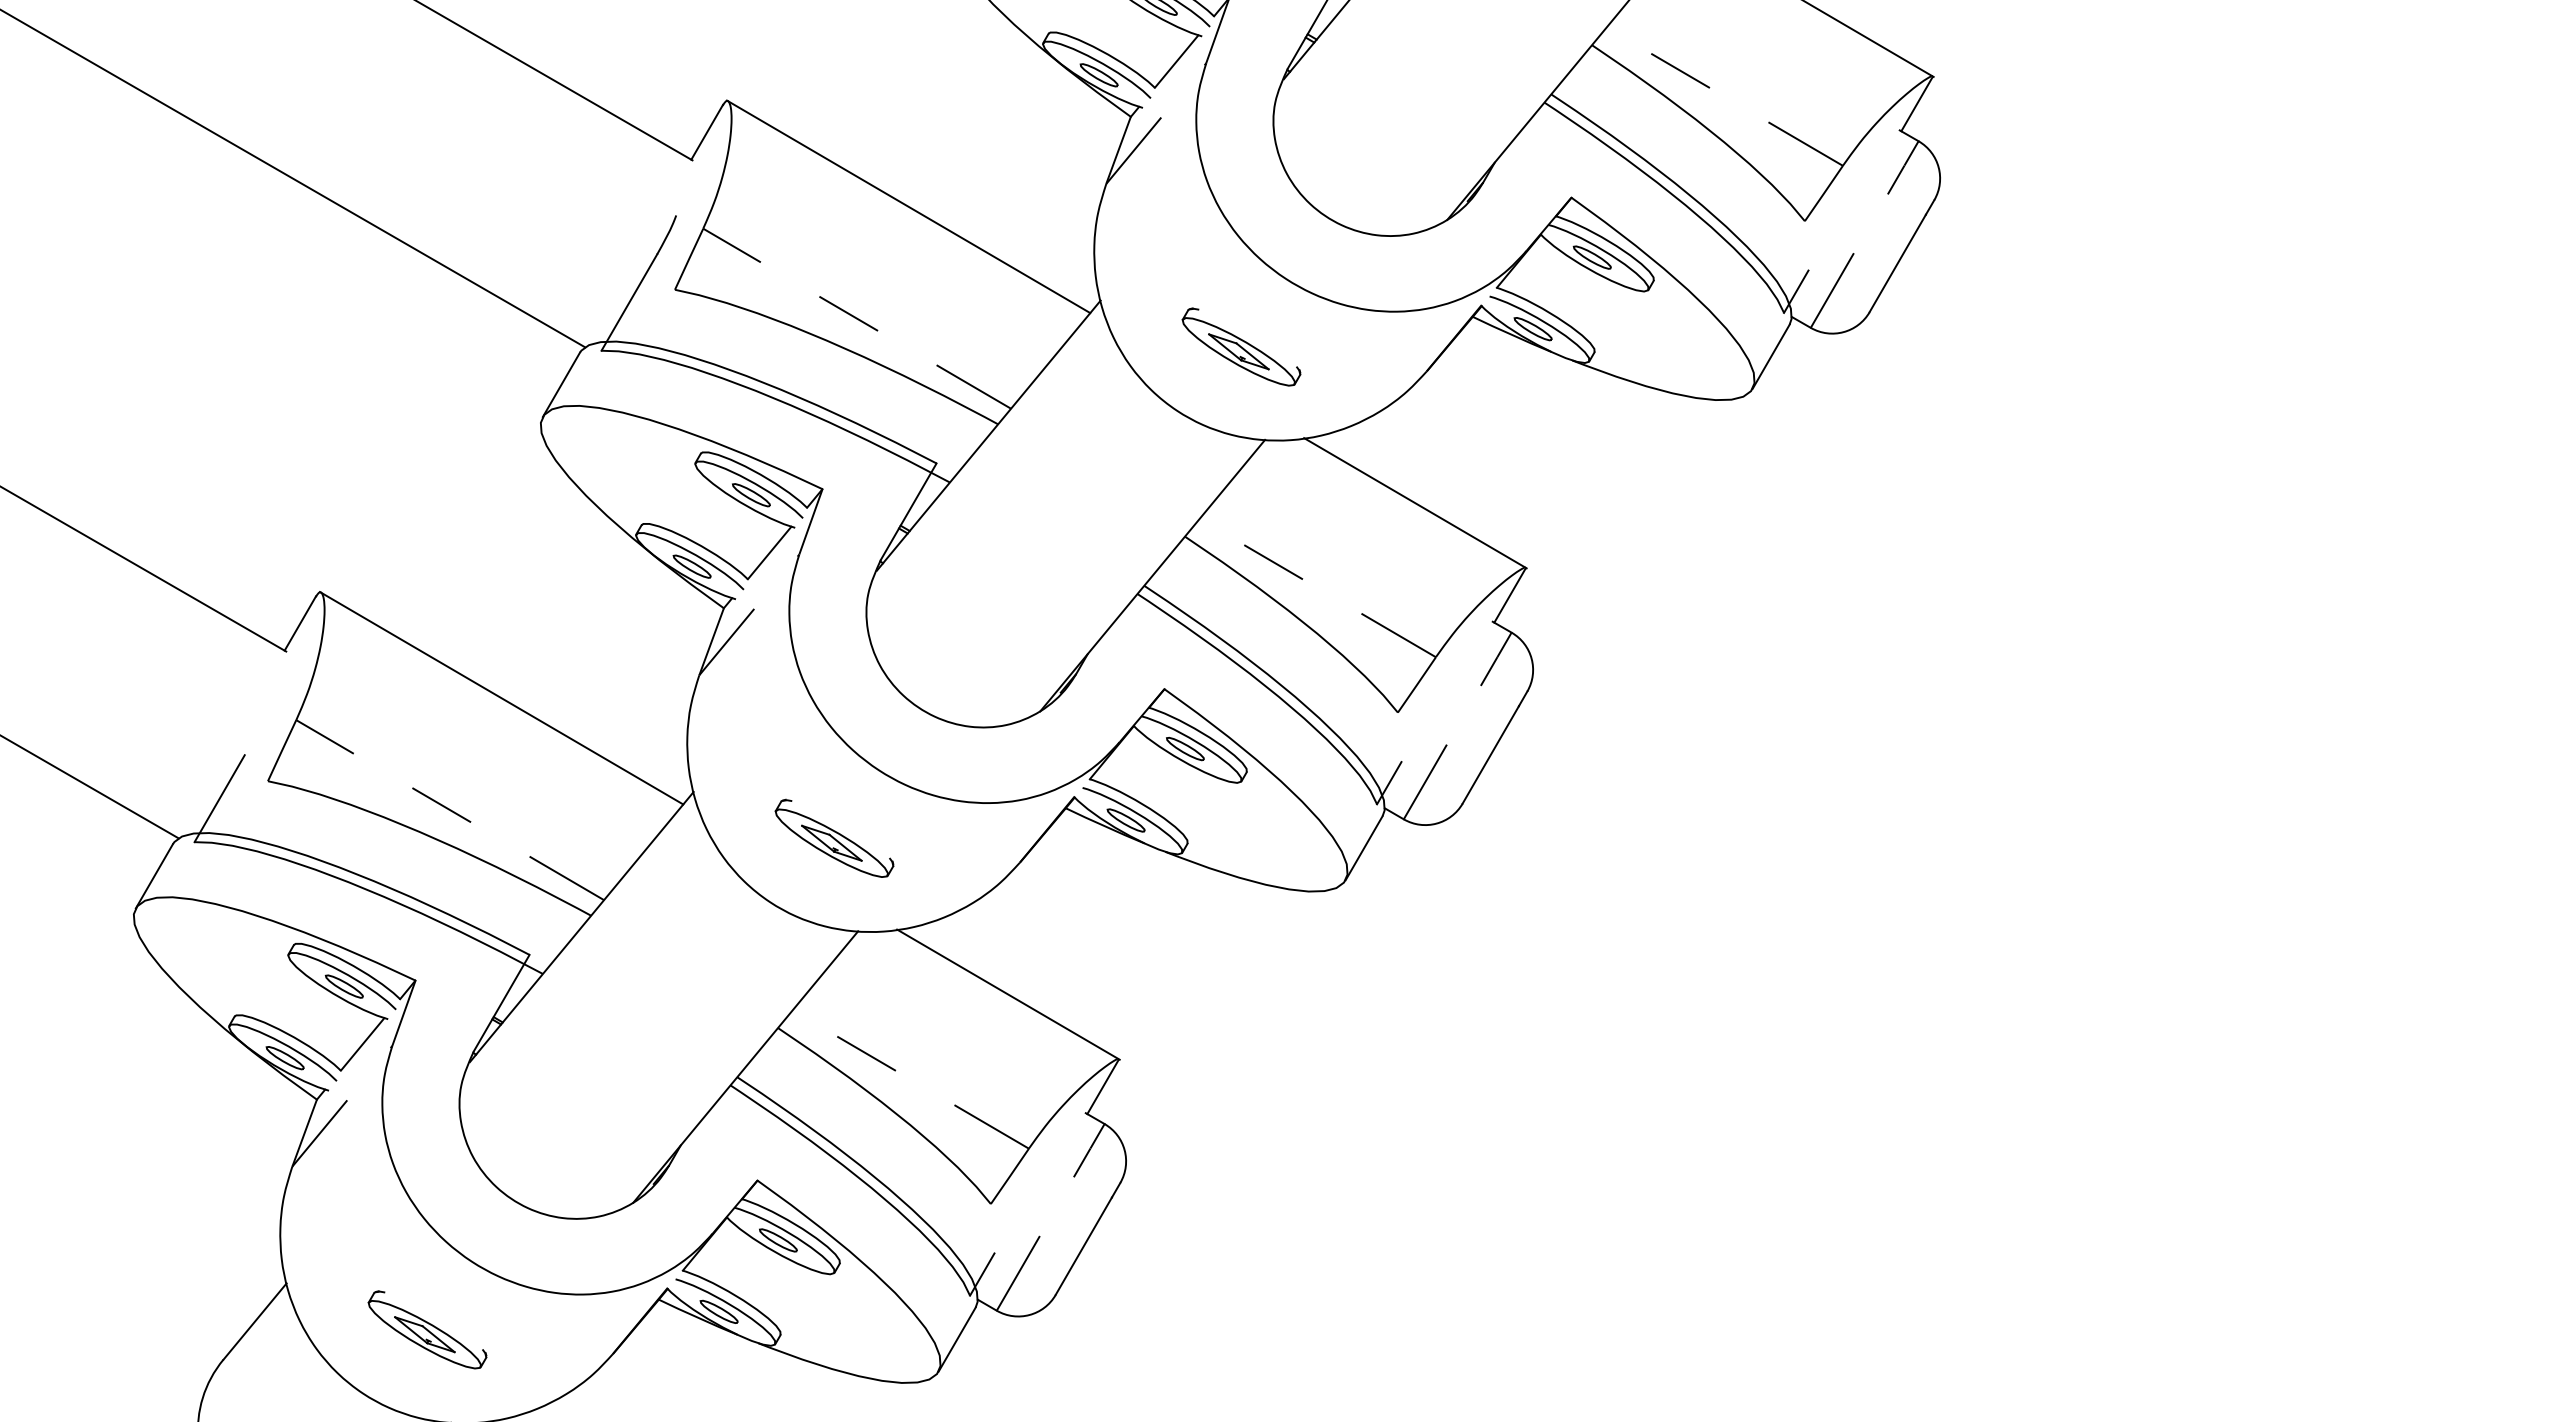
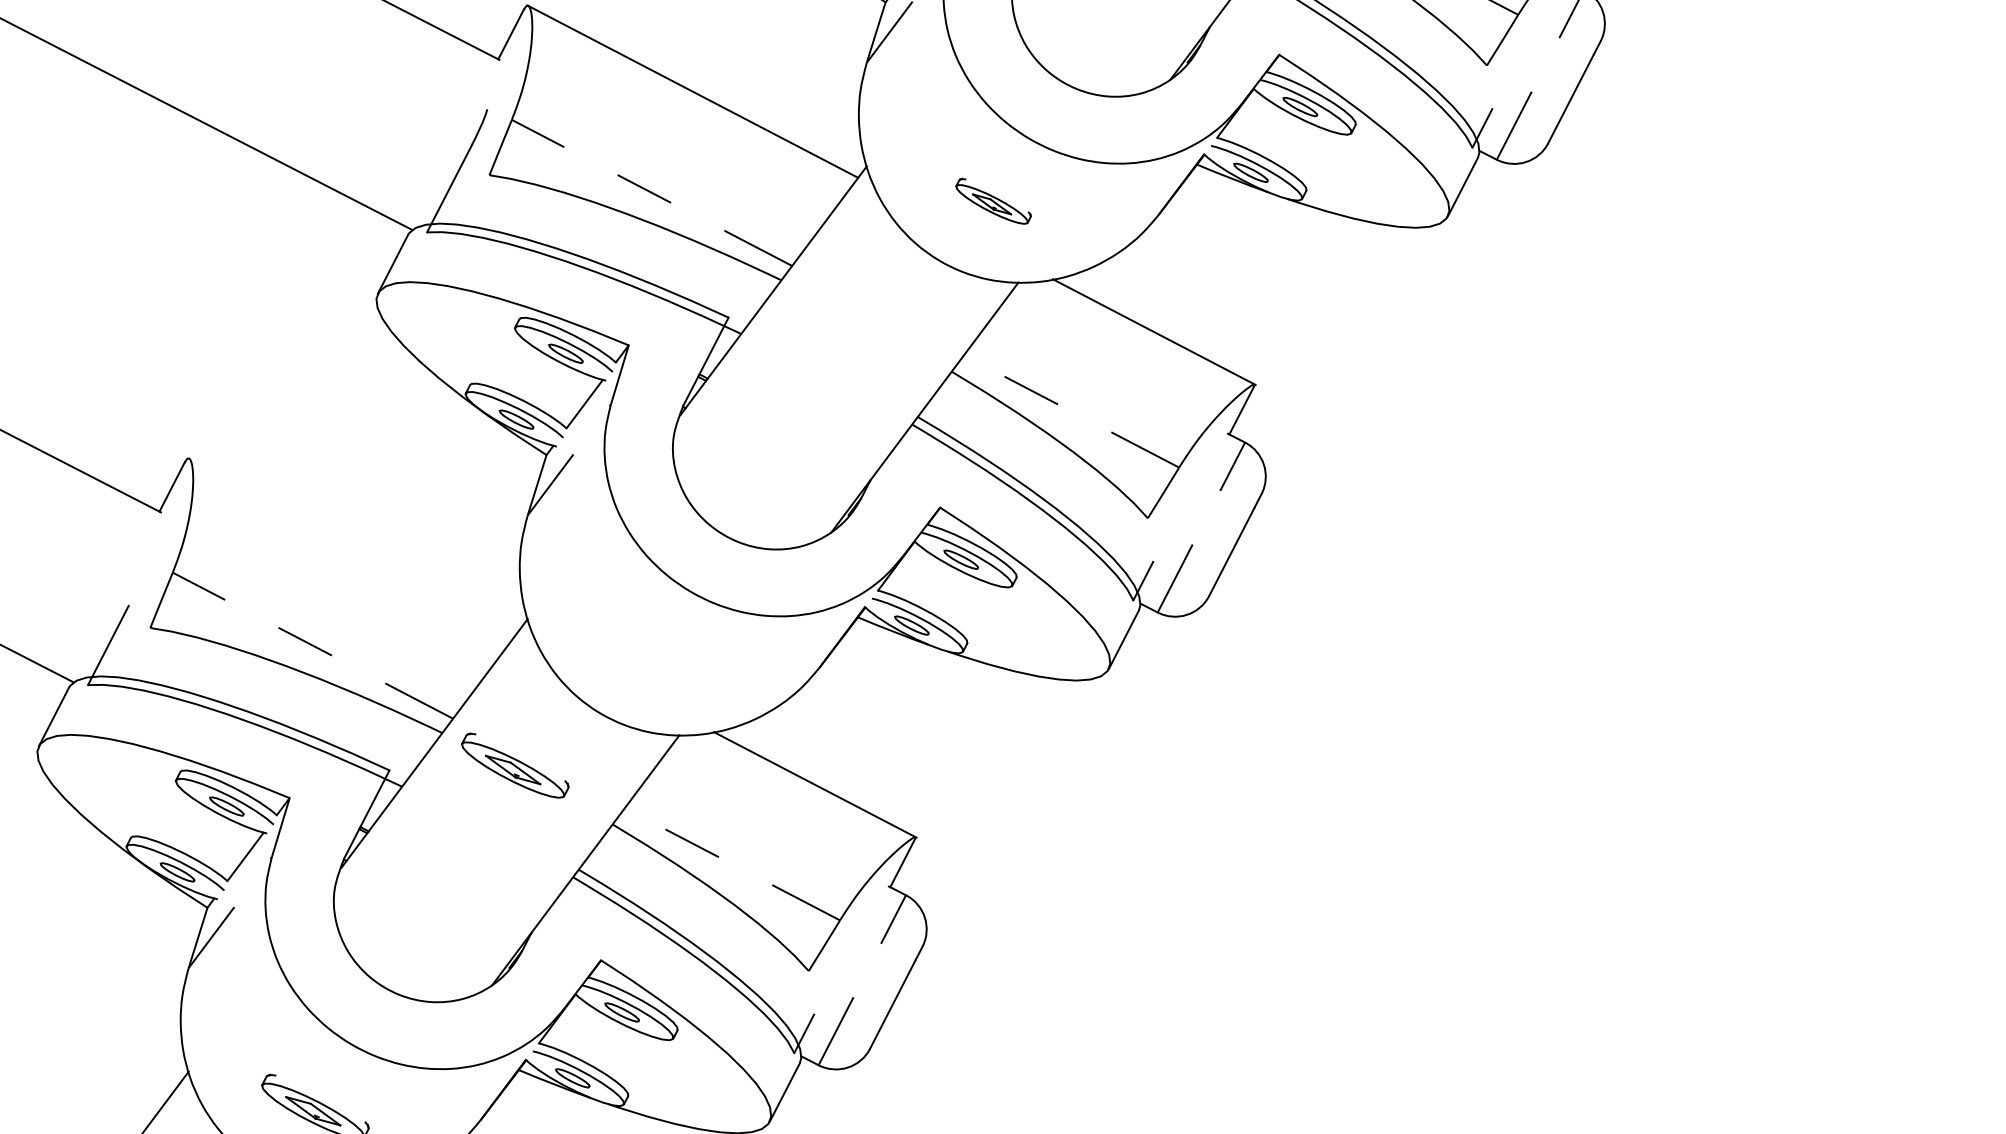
part: (1241, 346) -> (993, 200), size x0.7
line: (501, 698) -> (353, 544), removed
part: (834, 837) -> (515, 764), moved

